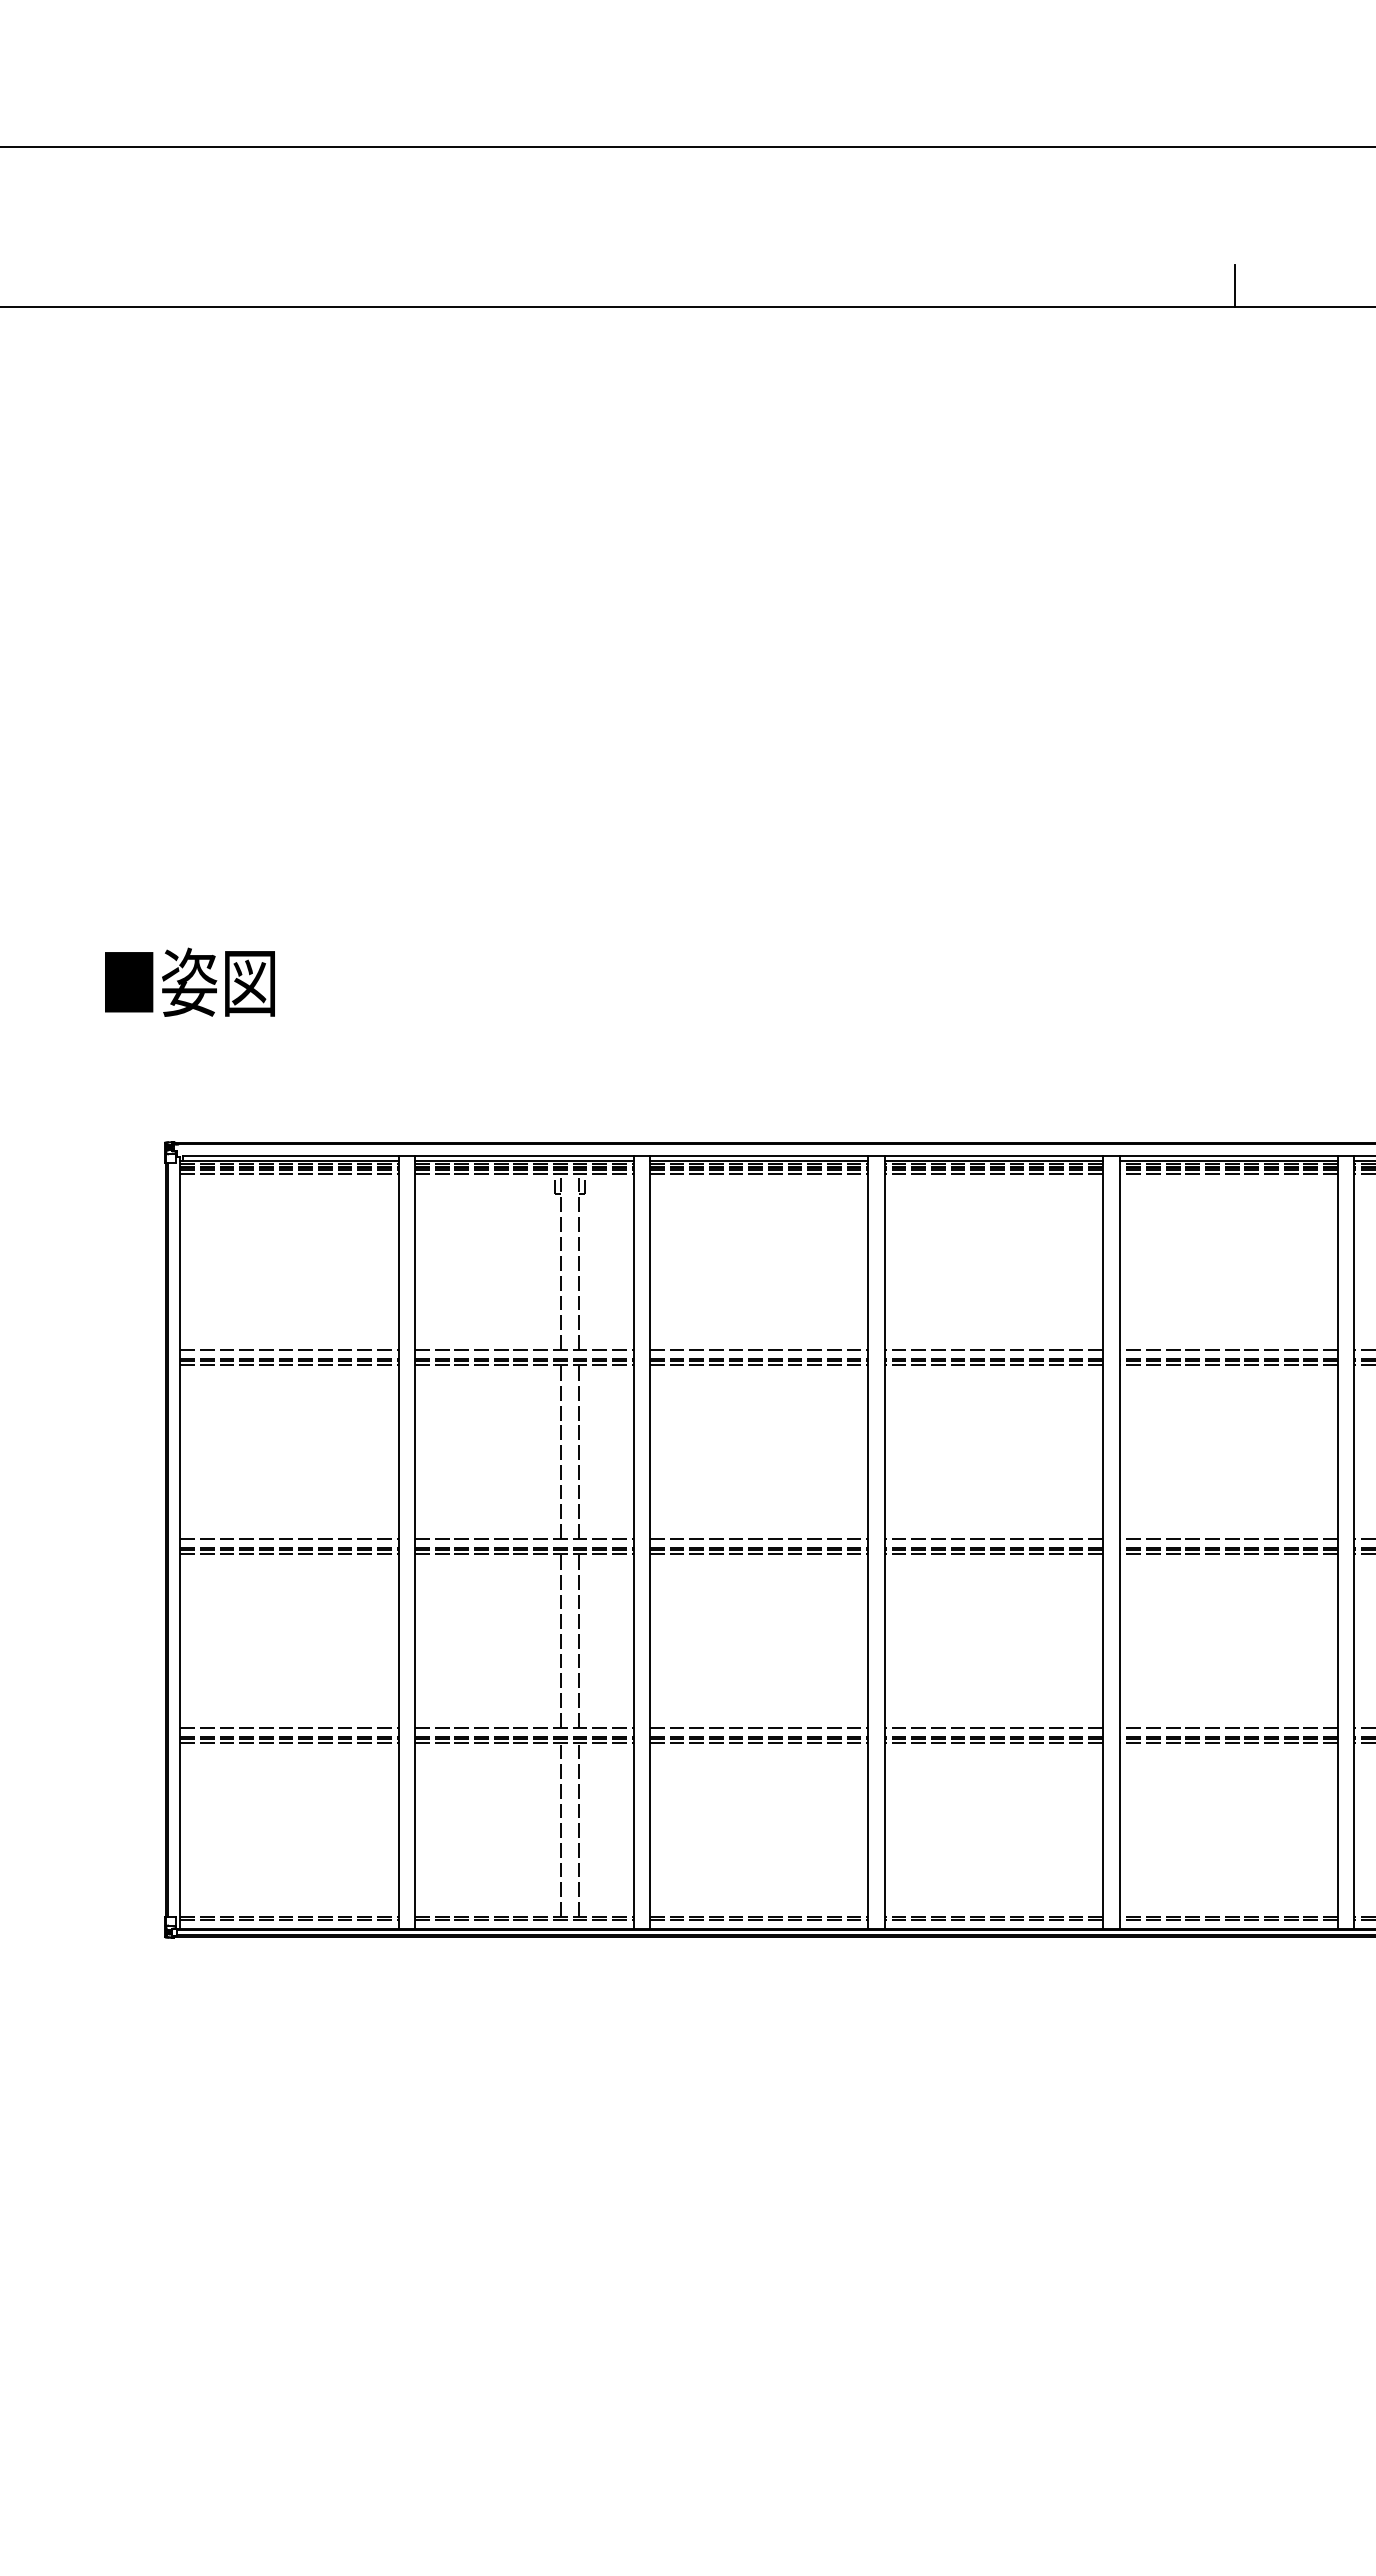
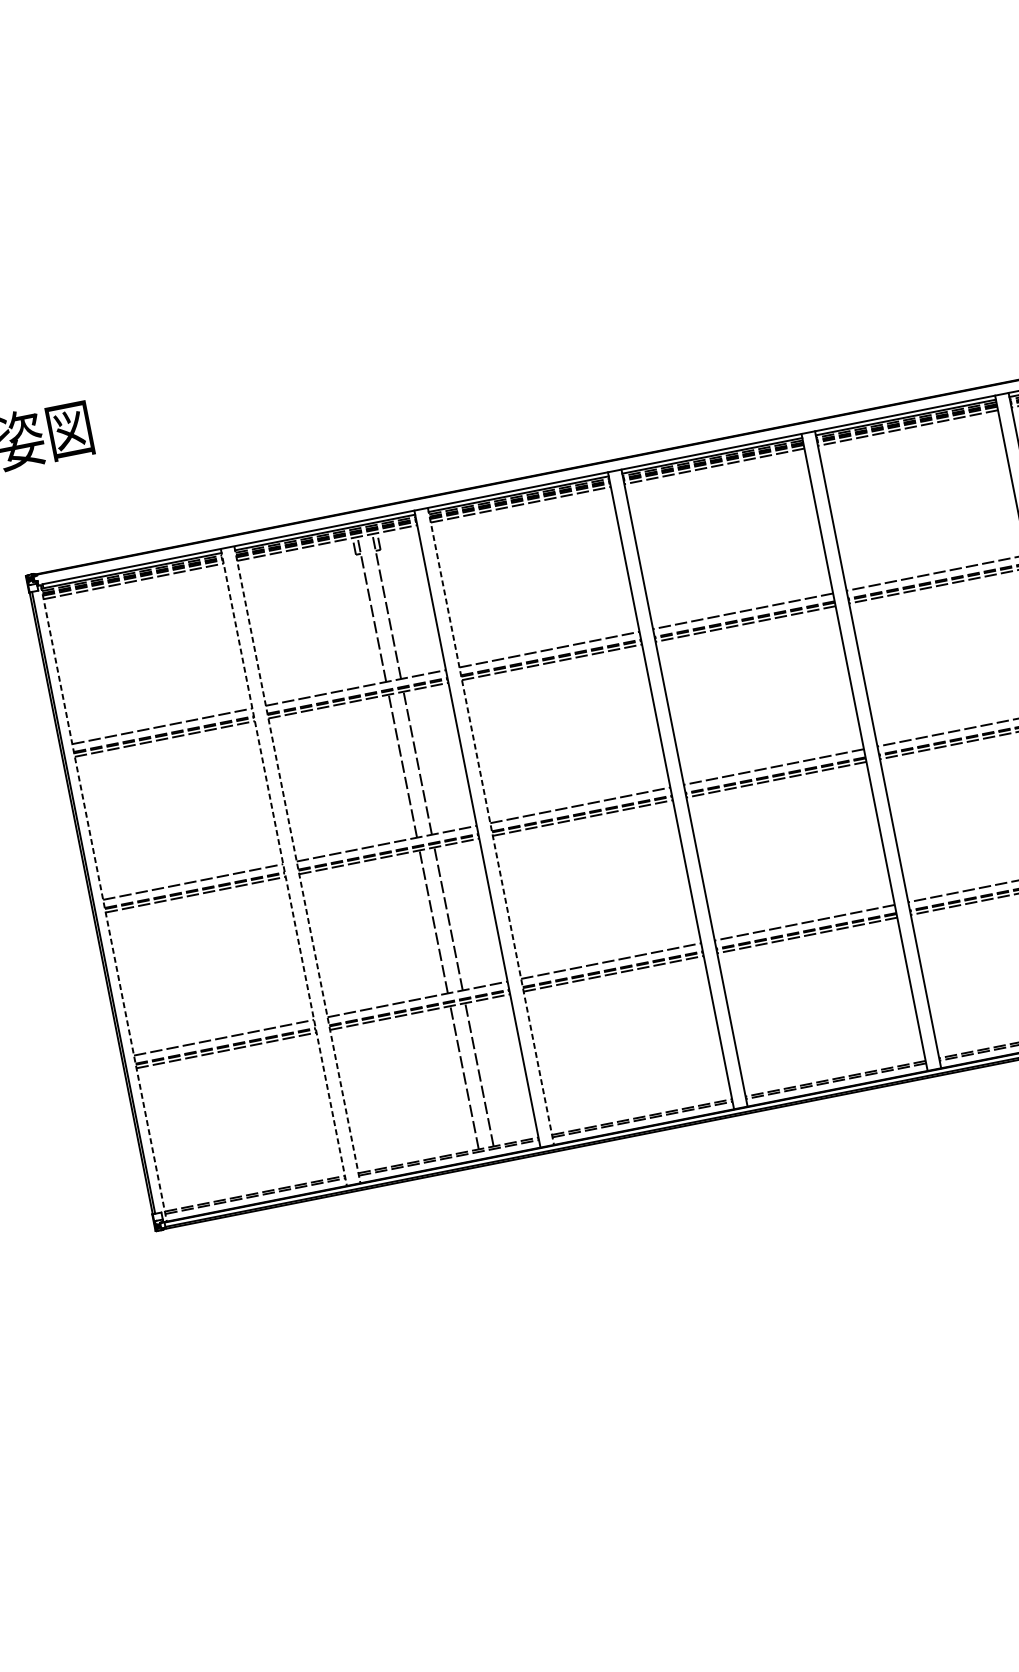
line: (180, 1542) -> (103, 903), solid -> dashed
line: (398, 1543) -> (283, 868), solid -> dashed
line: (415, 1543) -> (297, 865), solid -> dashed
line: (649, 1543) -> (490, 827), solid -> dashed

